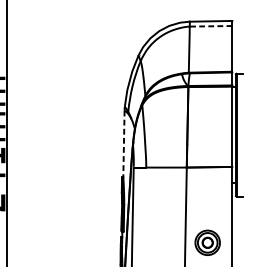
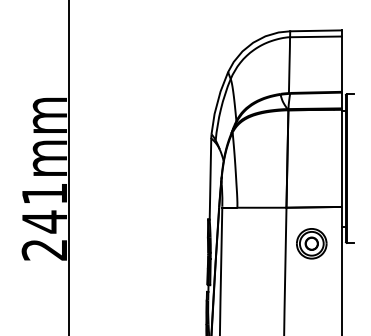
line: (210, 25) -> (315, 36), dashed -> solid
line: (123, 144) -> (210, 179), dashed -> solid
part: (207, 242) -> (311, 243), moved

